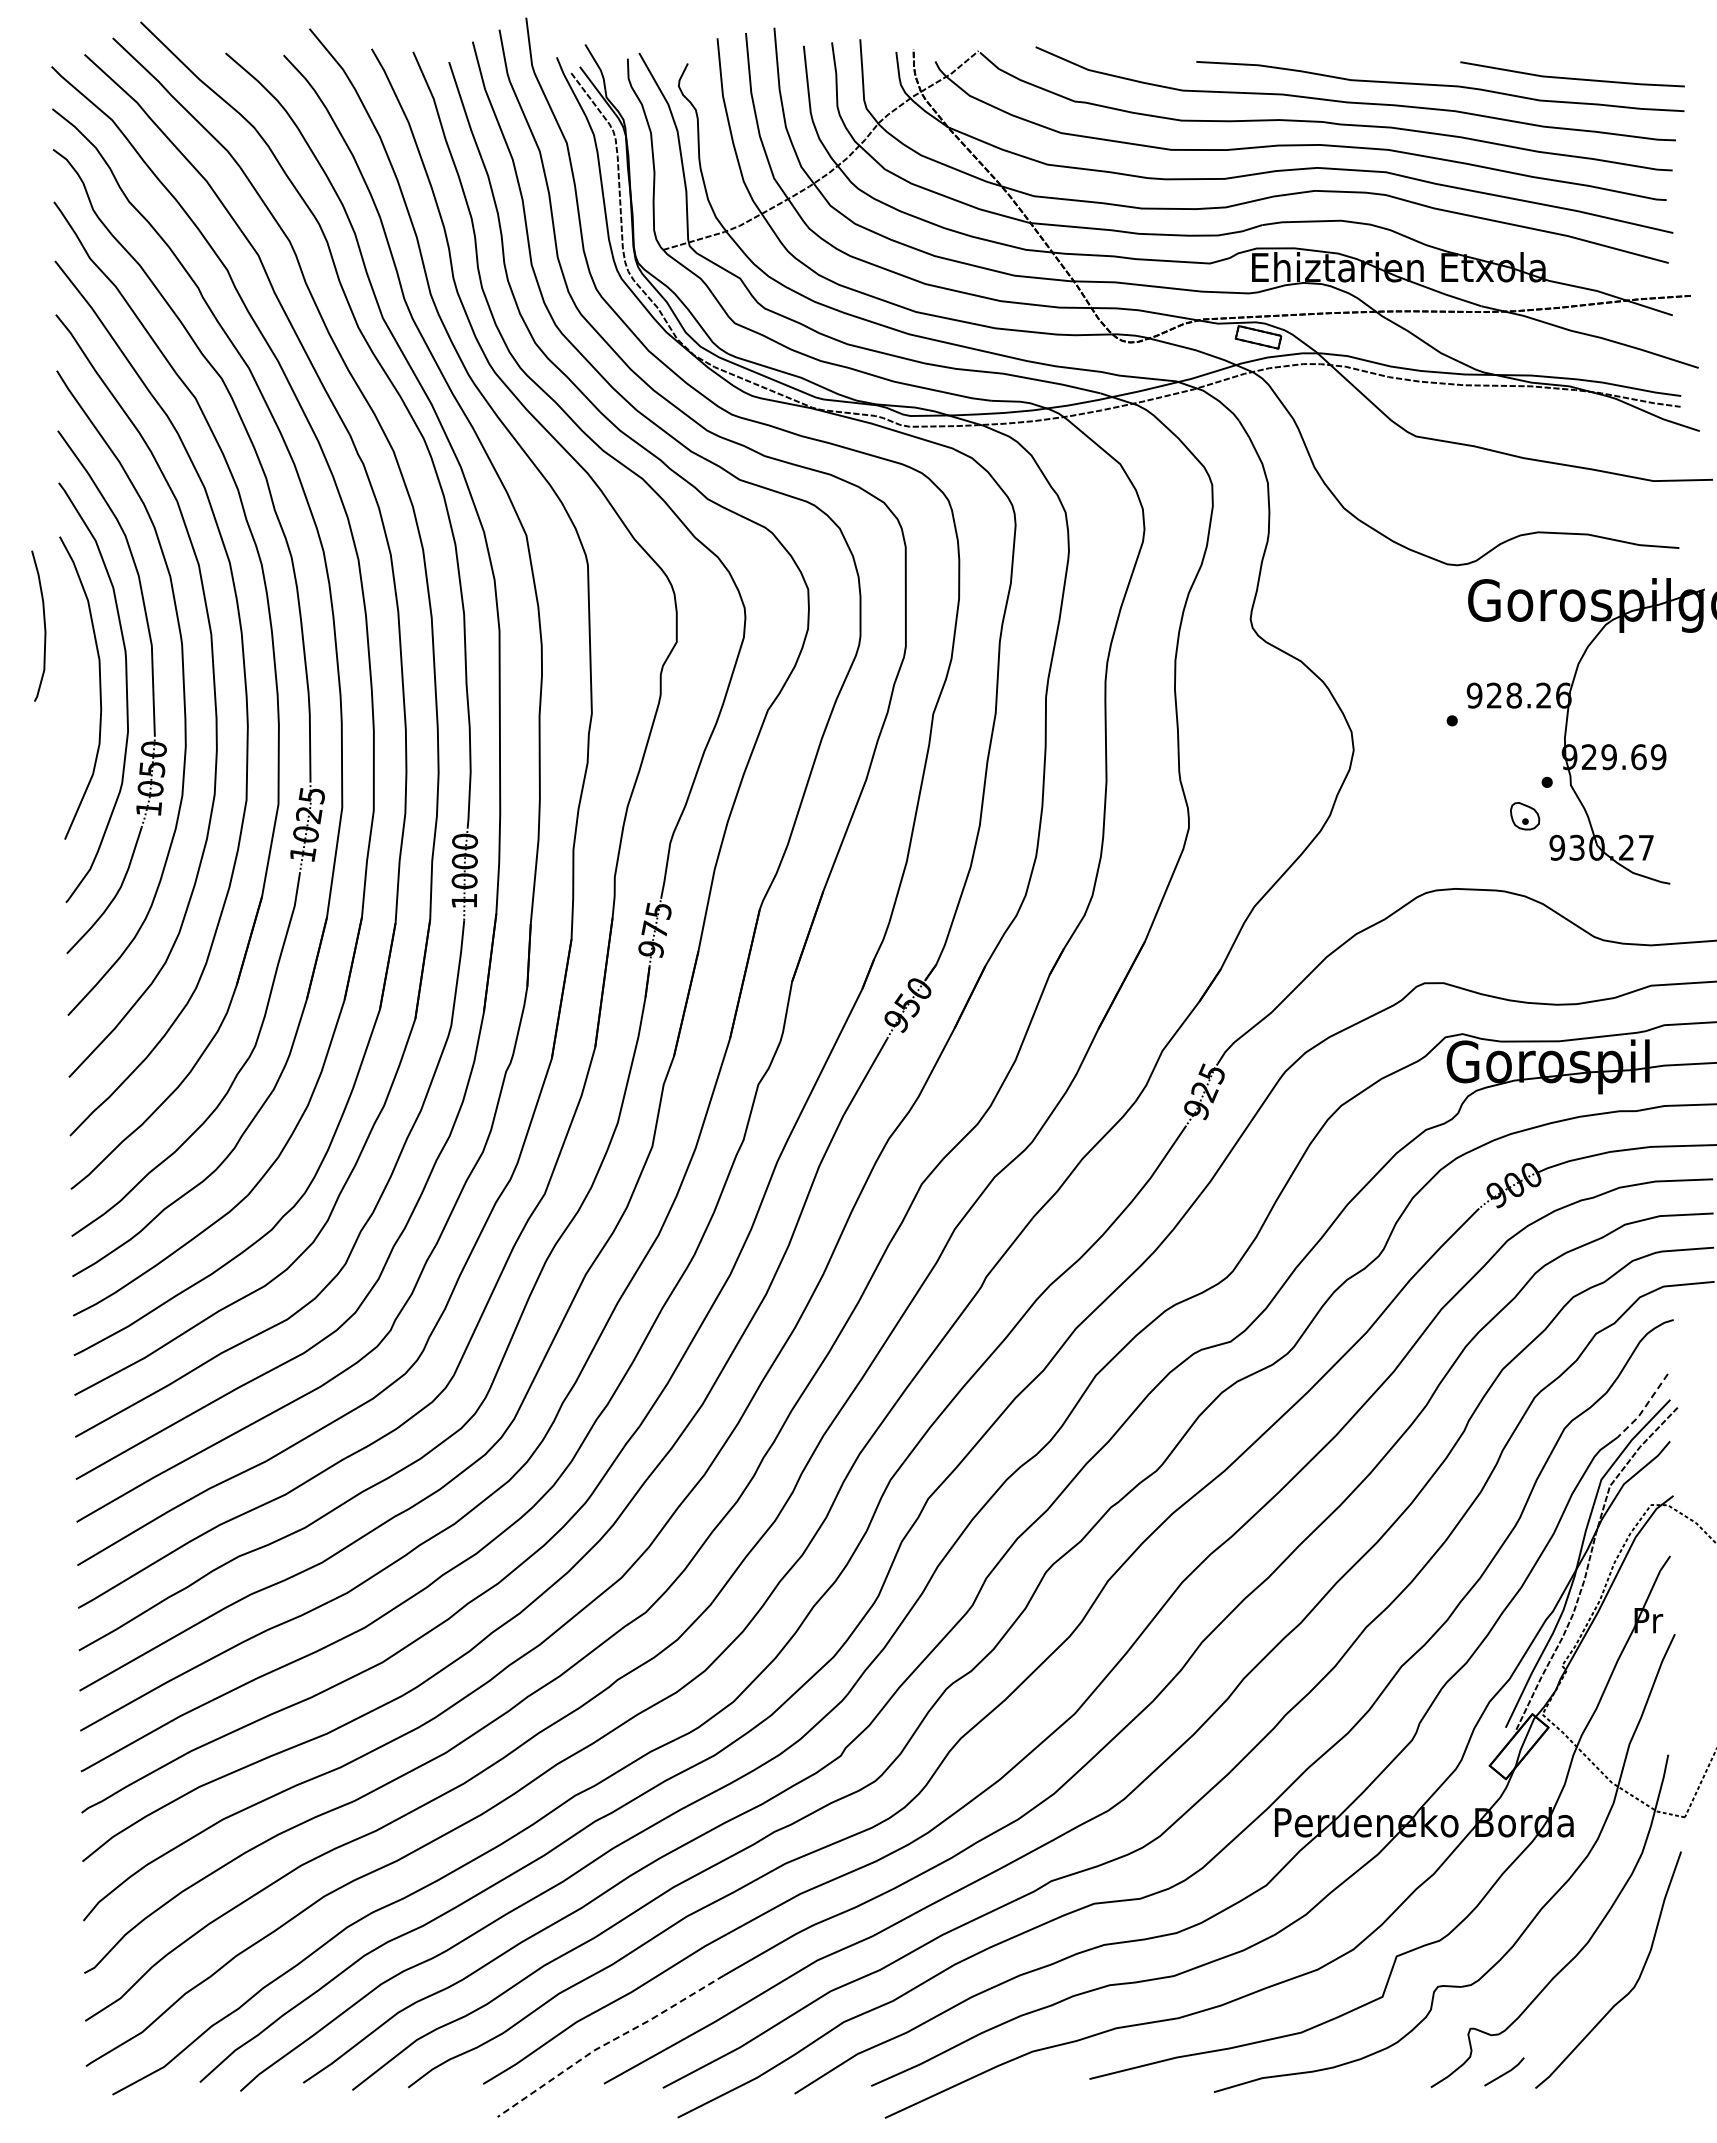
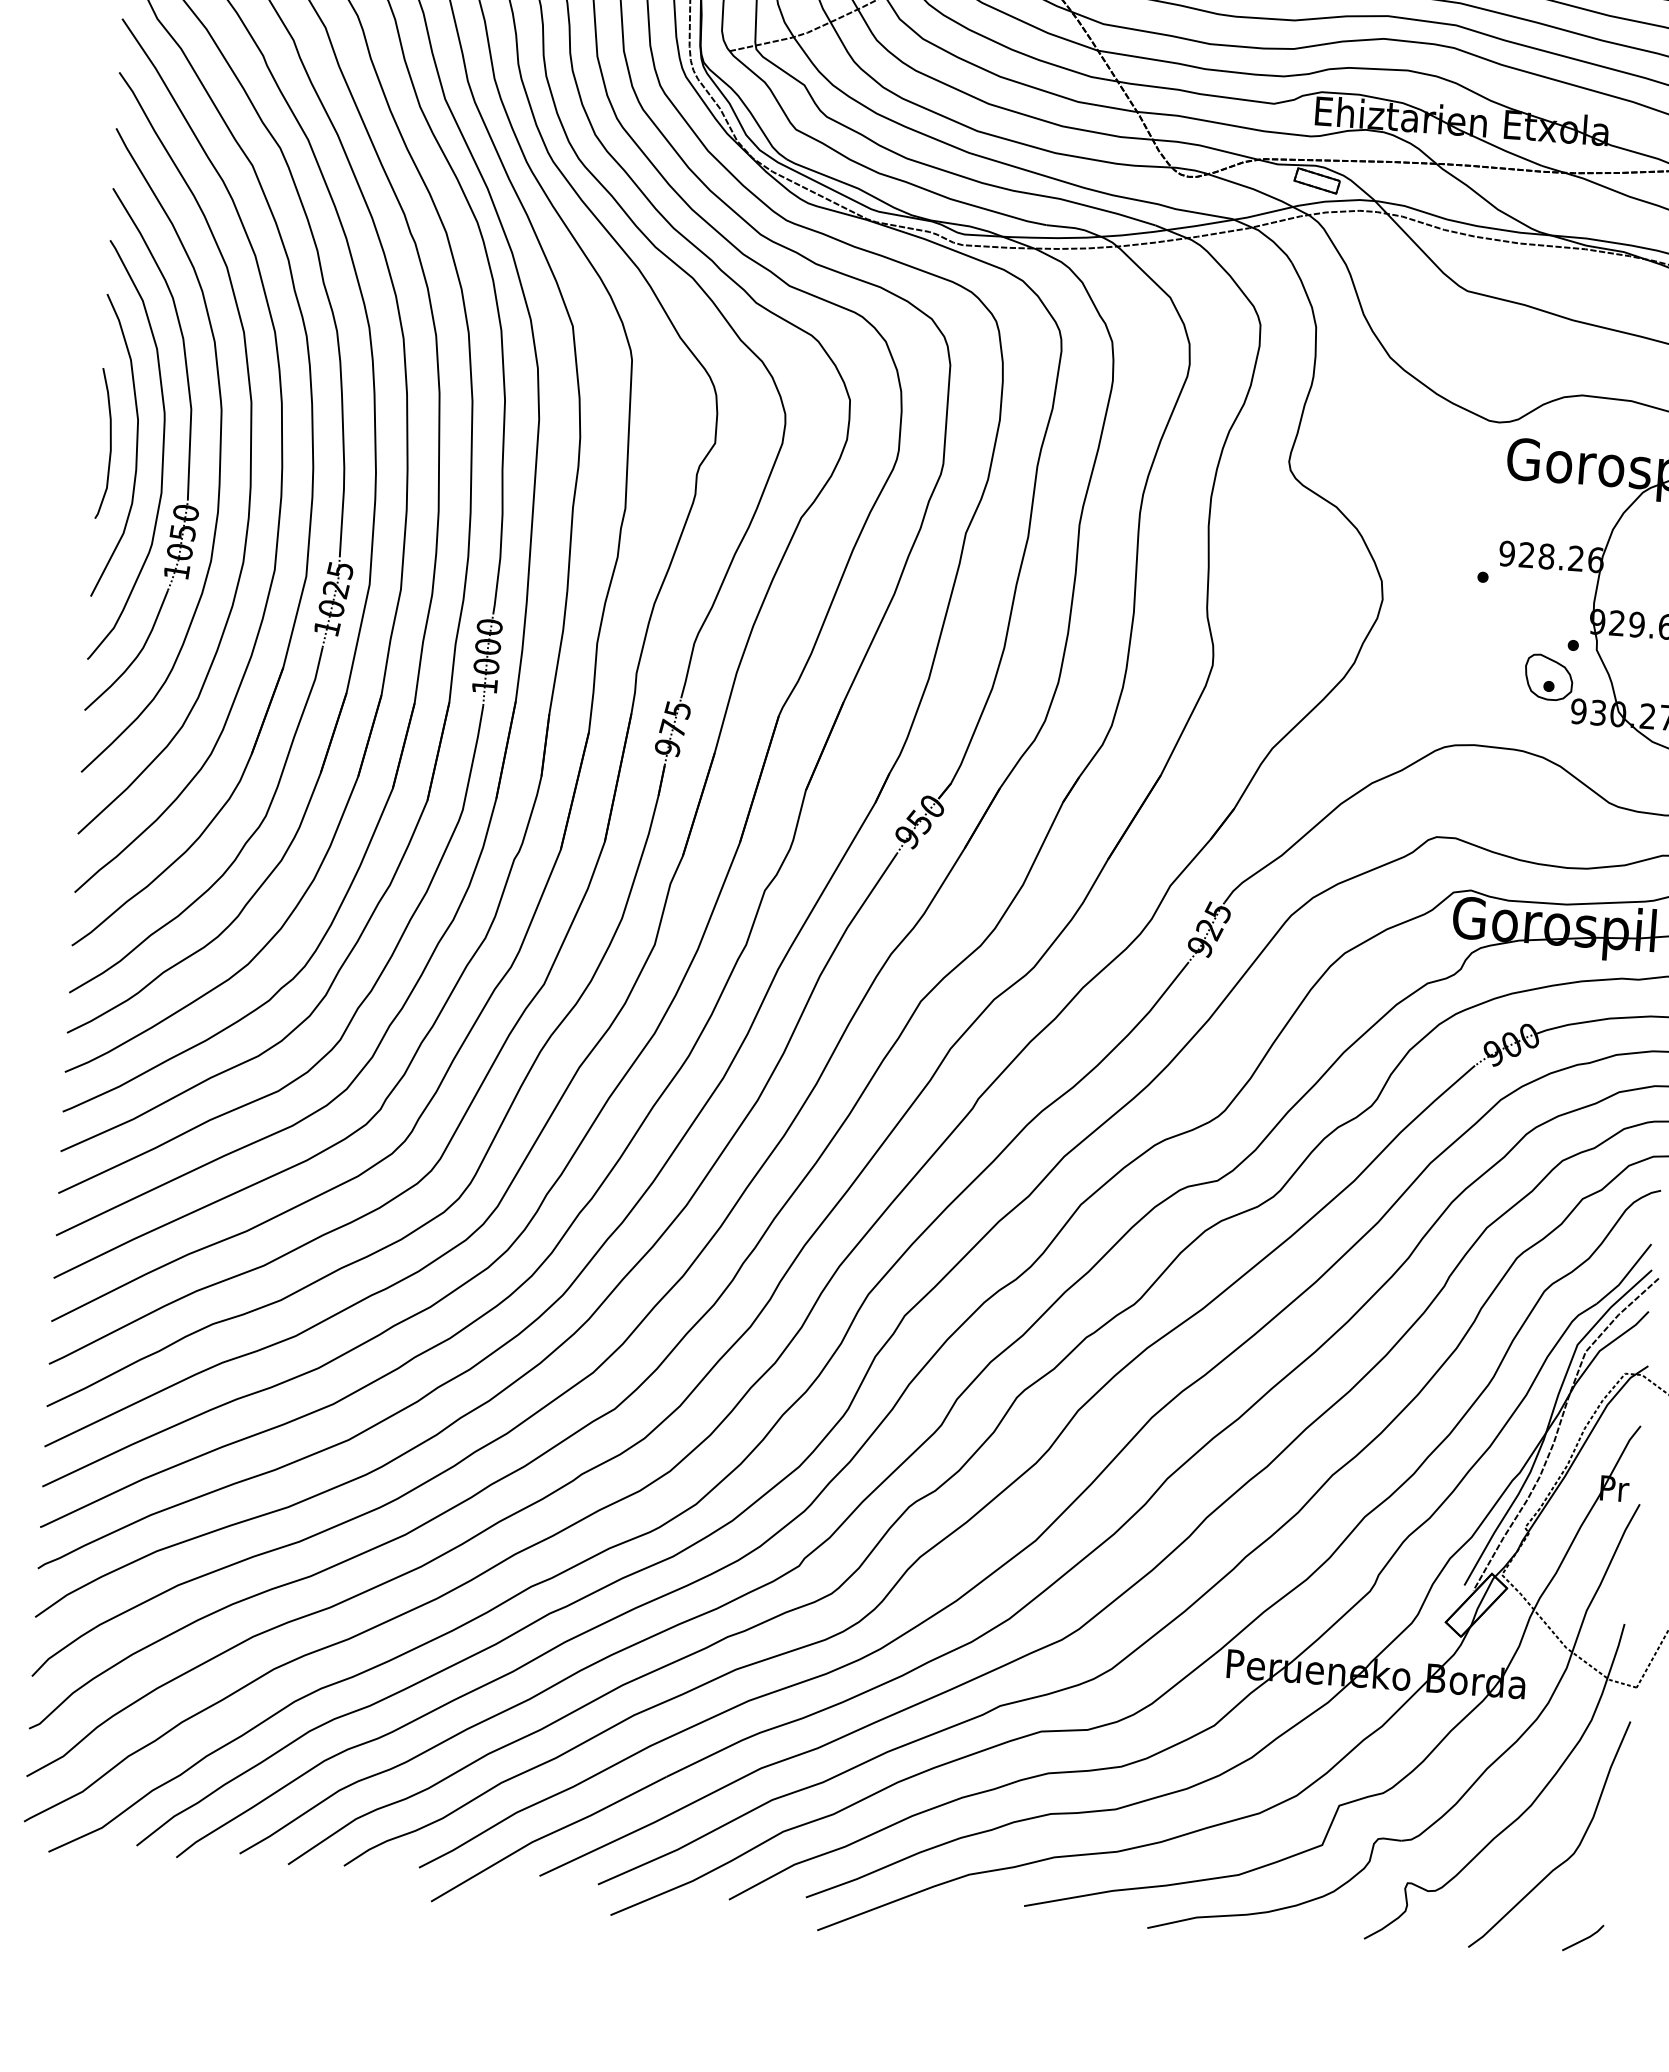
curve: (43, 622) -> (109, 440), moved
part: (1524, 816) -> (1548, 677), size x1.67
line: (1644, 1408) -> (1625, 1276), dashed -> solid
line: (608, 2042) -> (546, 1835), dashed -> solid
line: (1505, 2072) -> (1584, 1938), moved

